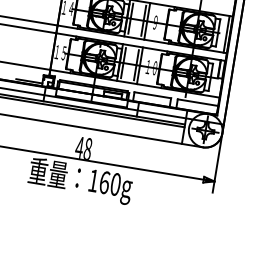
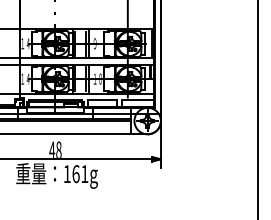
text: (63, 52) -> (27, 78), １５ -> １４
text: (115, 184) -> (84, 174), 160g -> 161g

